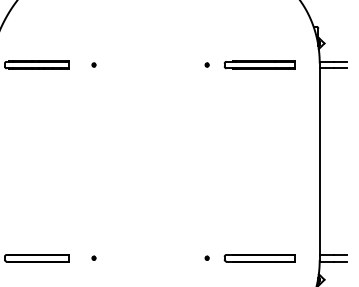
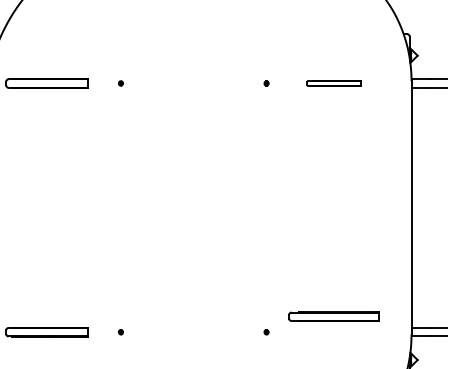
part: (259, 64) -> (333, 82), size x0.6
part: (259, 258) -> (333, 317), moved

